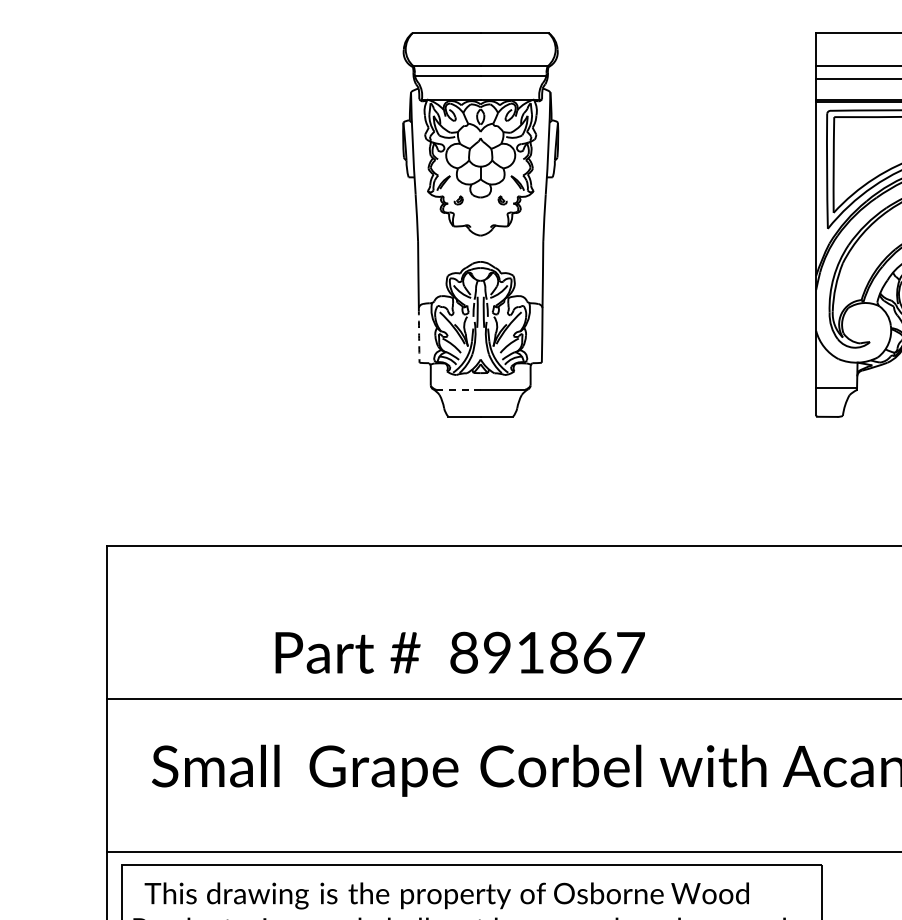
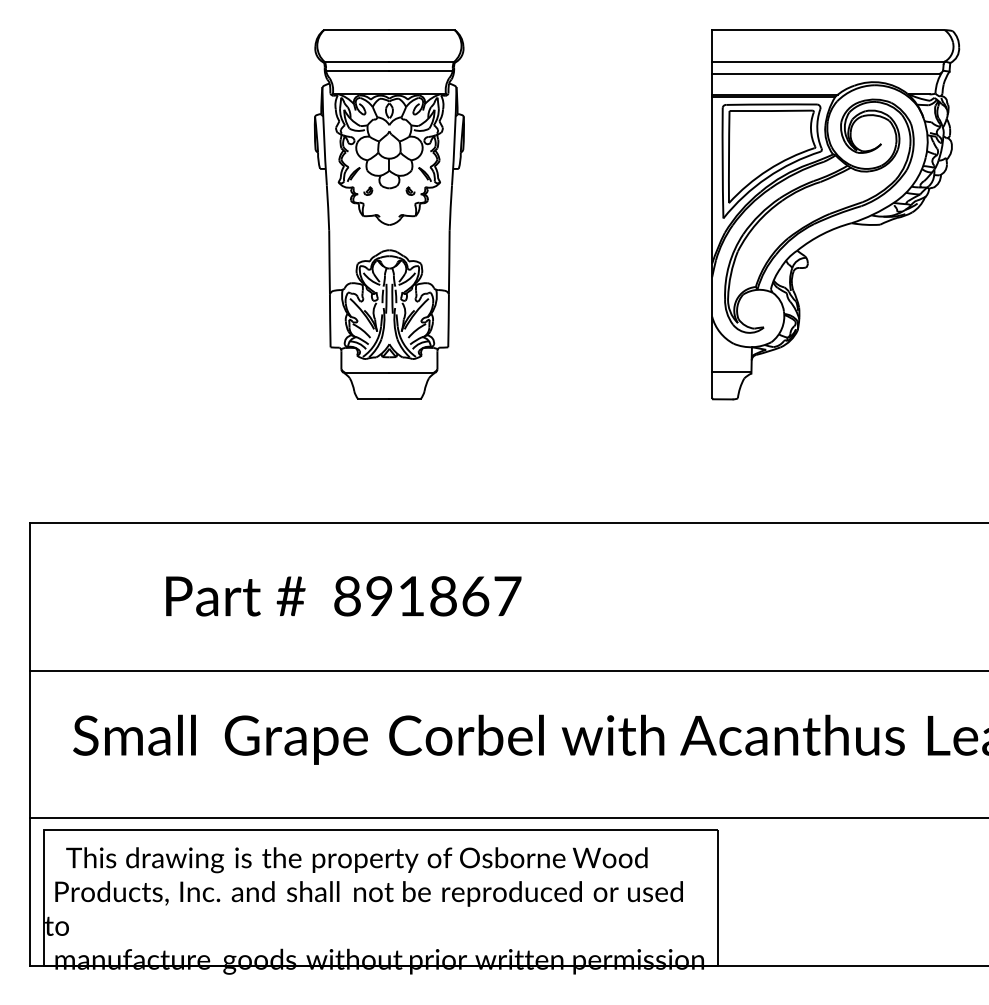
arc: (419, 334) -> (330, 320), dashed -> solid
line: (458, 389) -> (368, 373), dashed -> solid
text: (459, 652) -> (343, 596), moved

